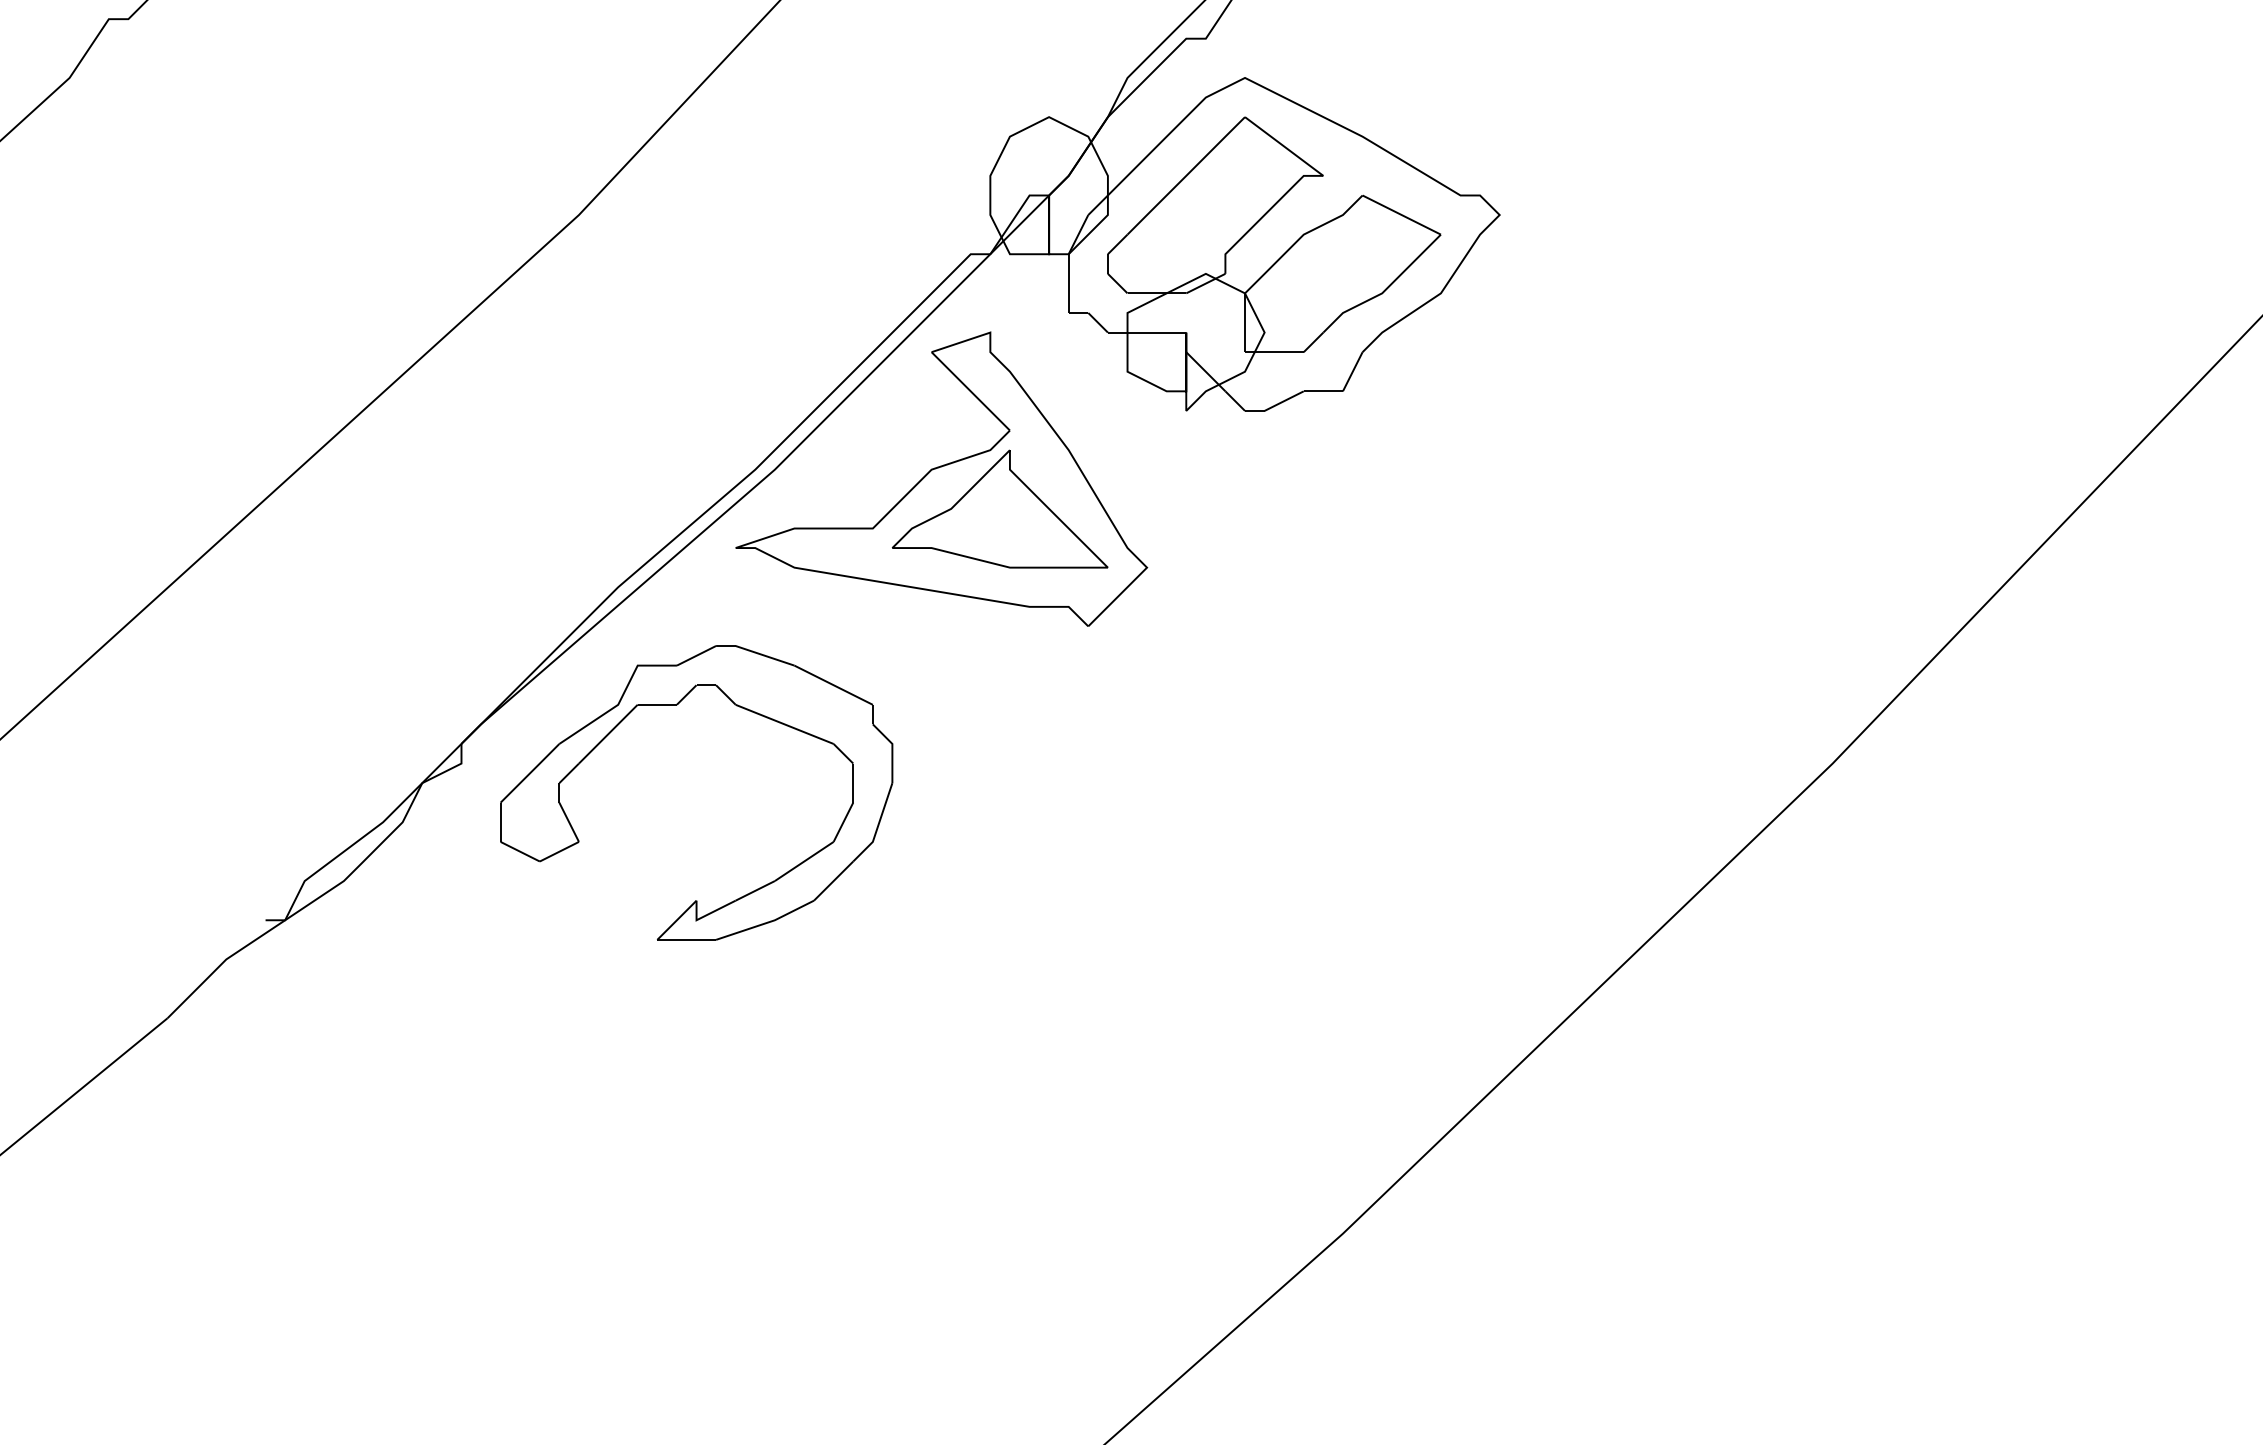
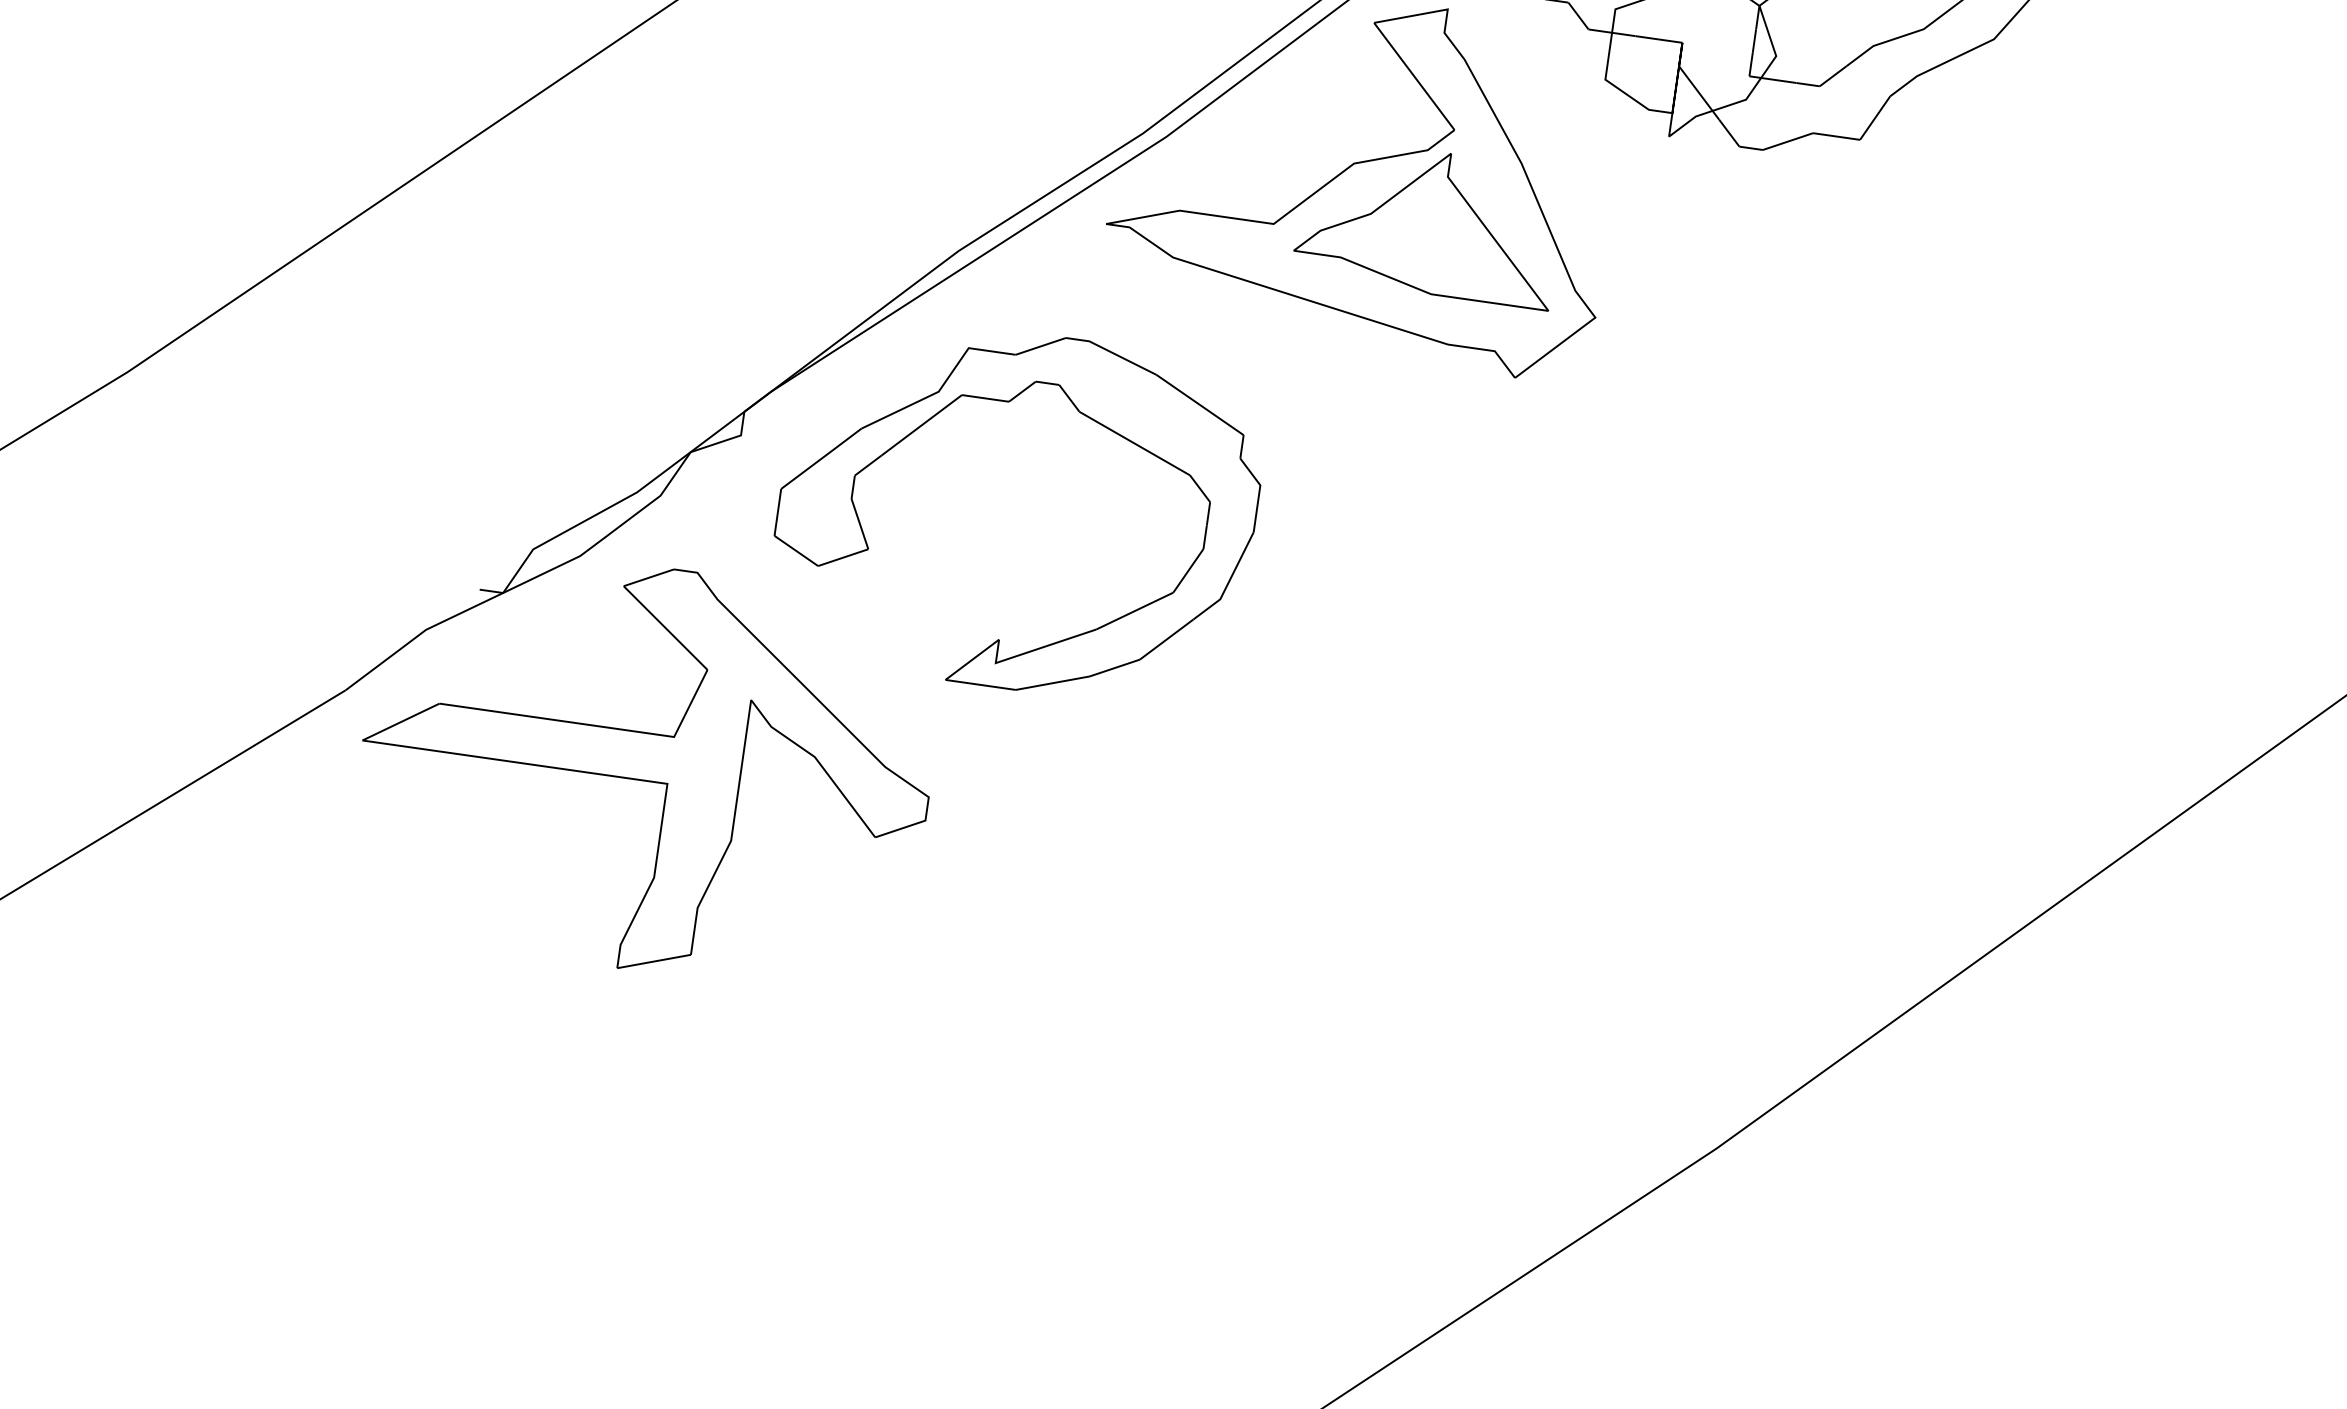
part: (422, 1047) -> (645, 768), added

